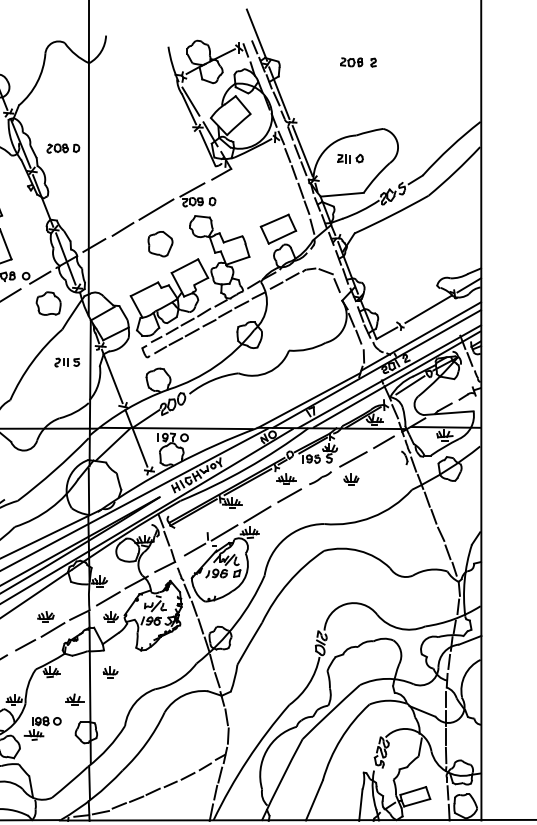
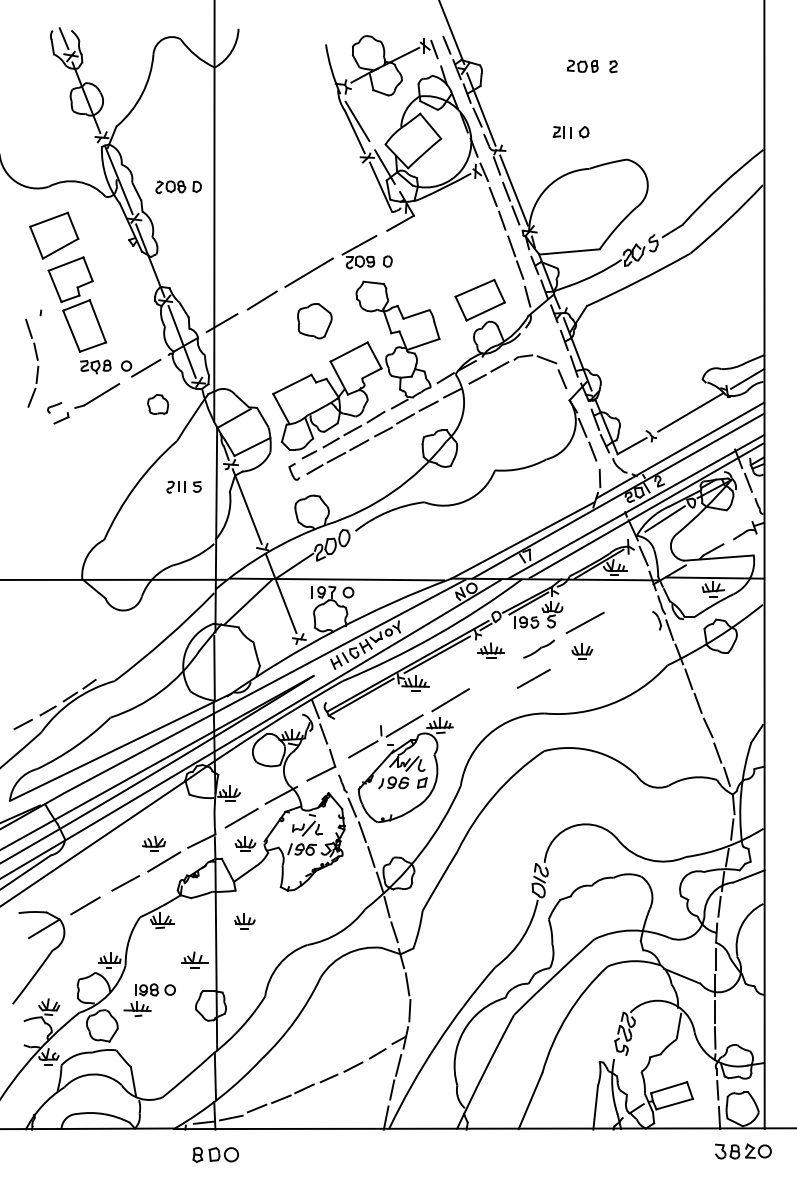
part: (350, 158) -> (570, 132), moved
part: (48, 303) -> (157, 404), size x0.6
line: (383, 442) -> (627, 598), removed
line: (289, 495) -> (533, 678), moved

